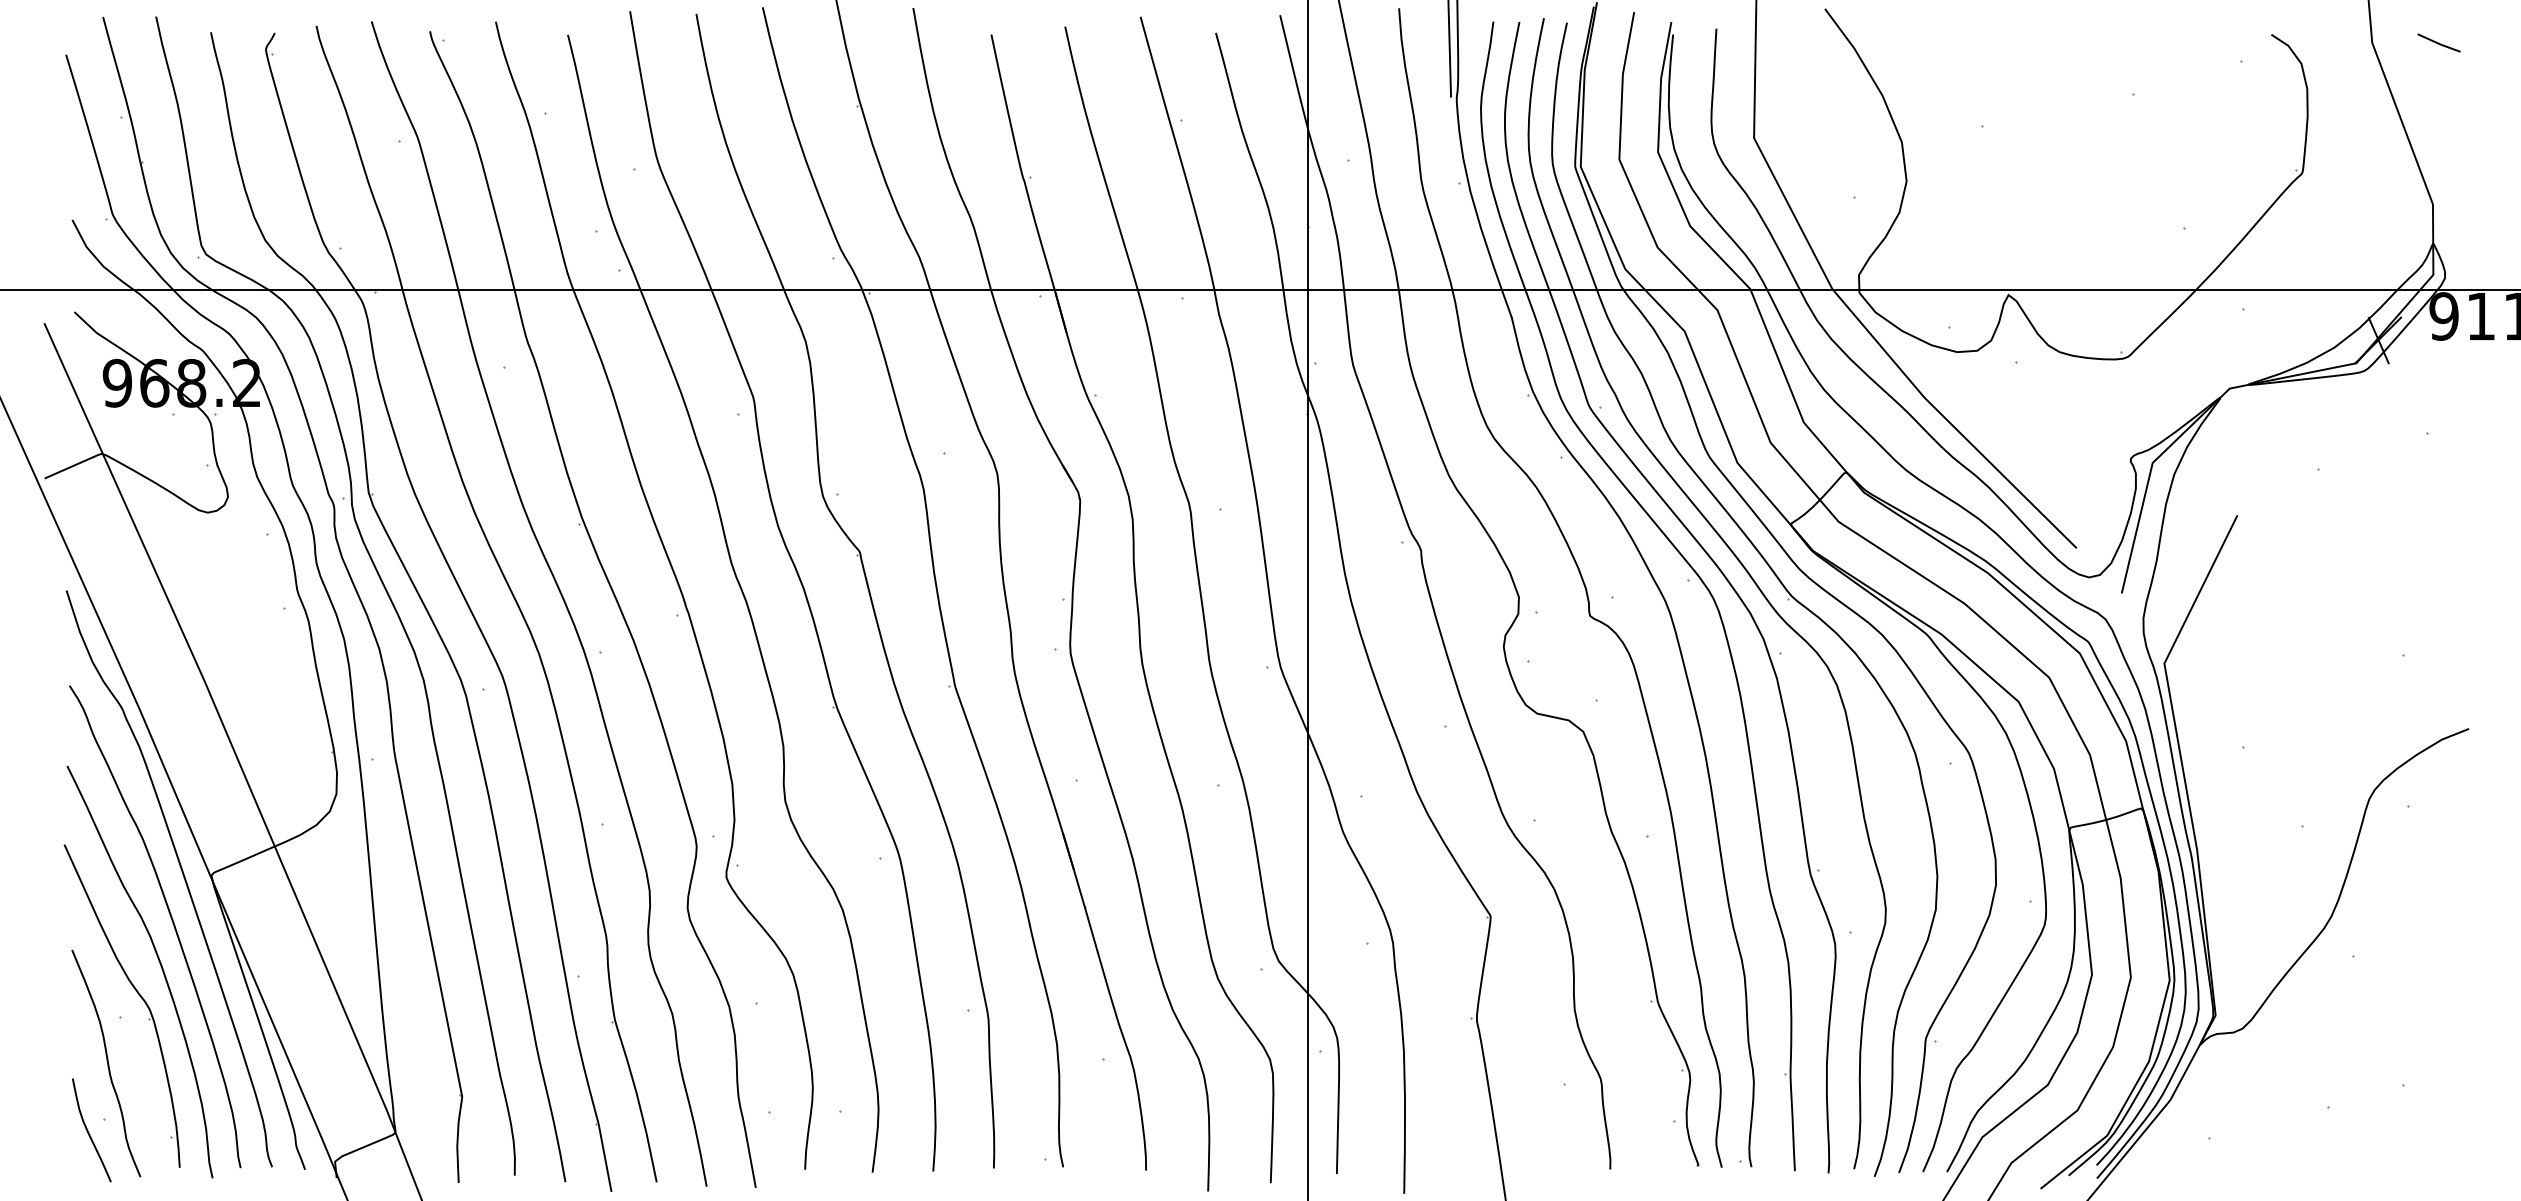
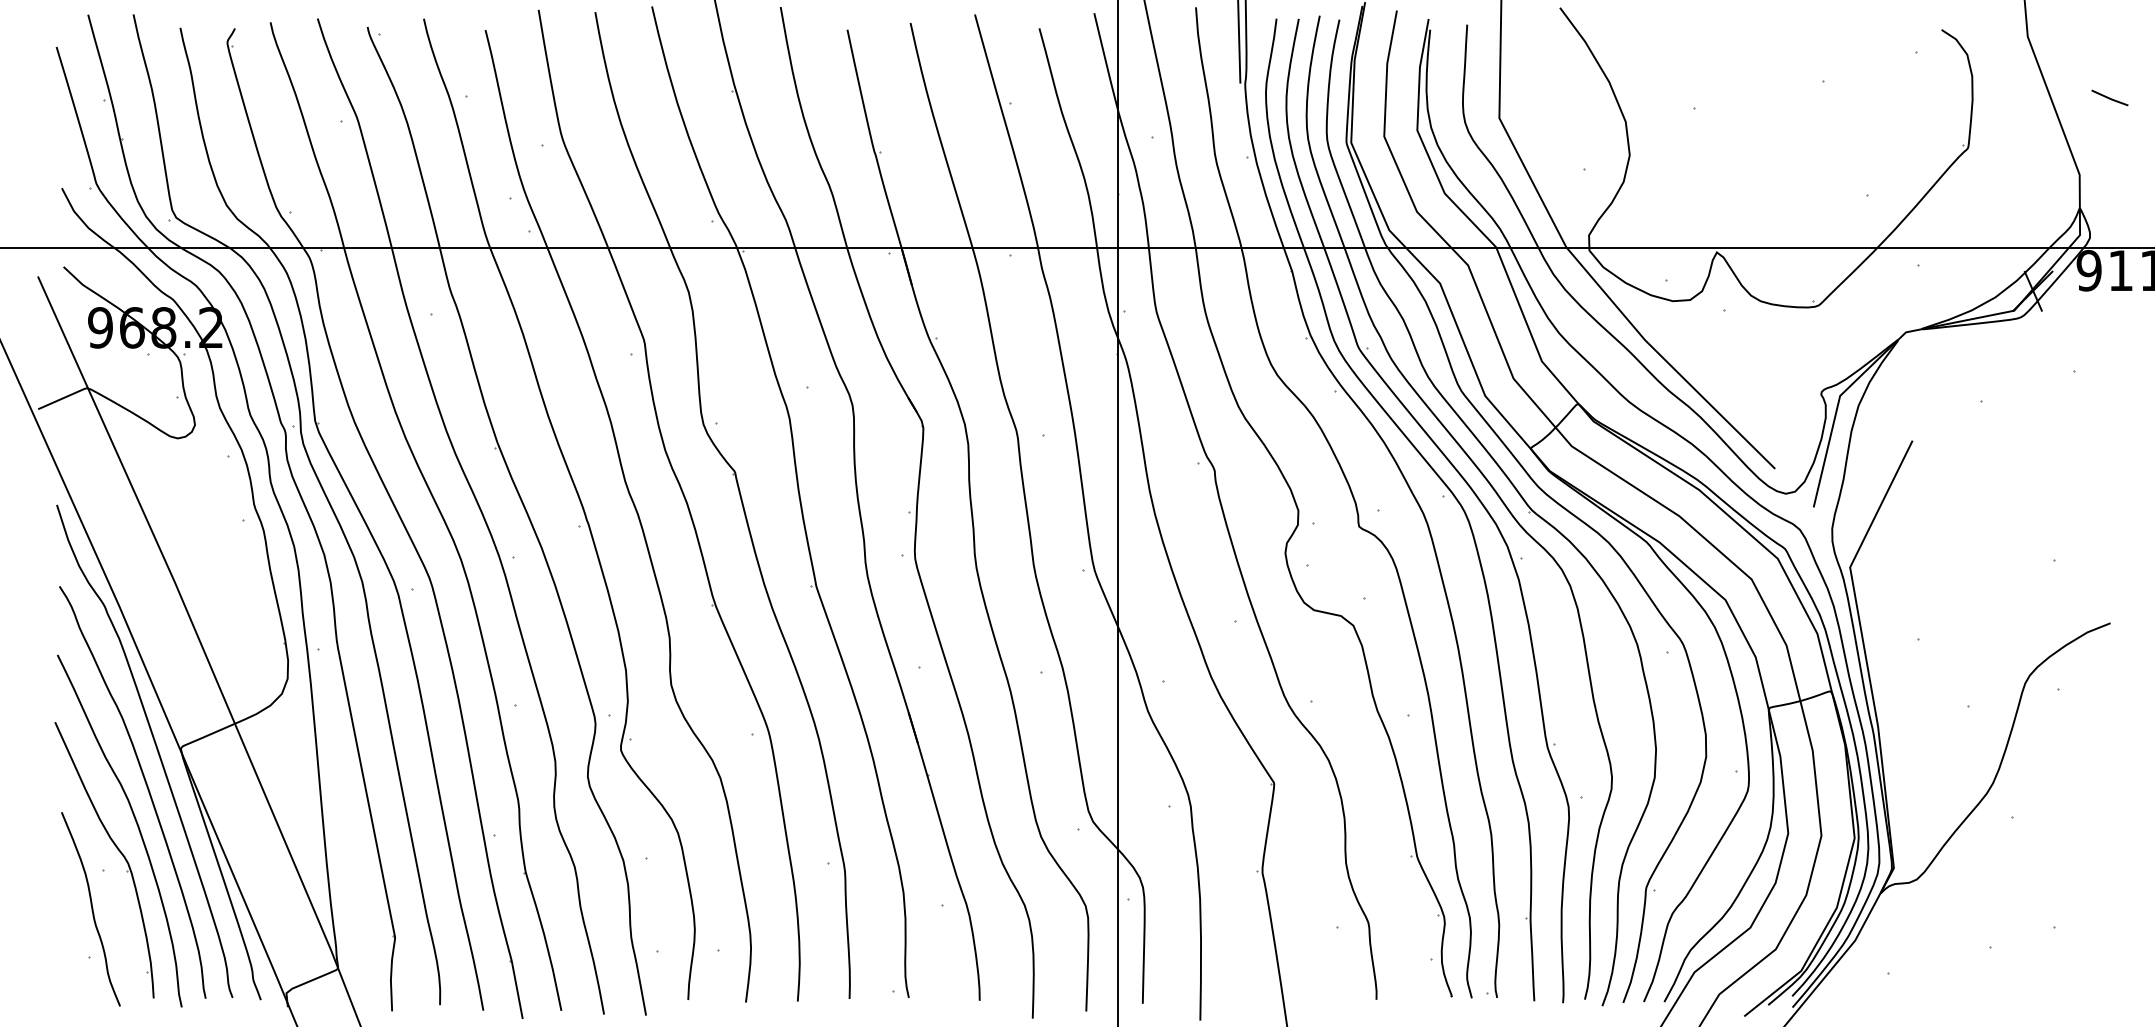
line: (2438, 42) -> (2109, 97), moved
curve: (89, 1131) -> (76, 967), removed

